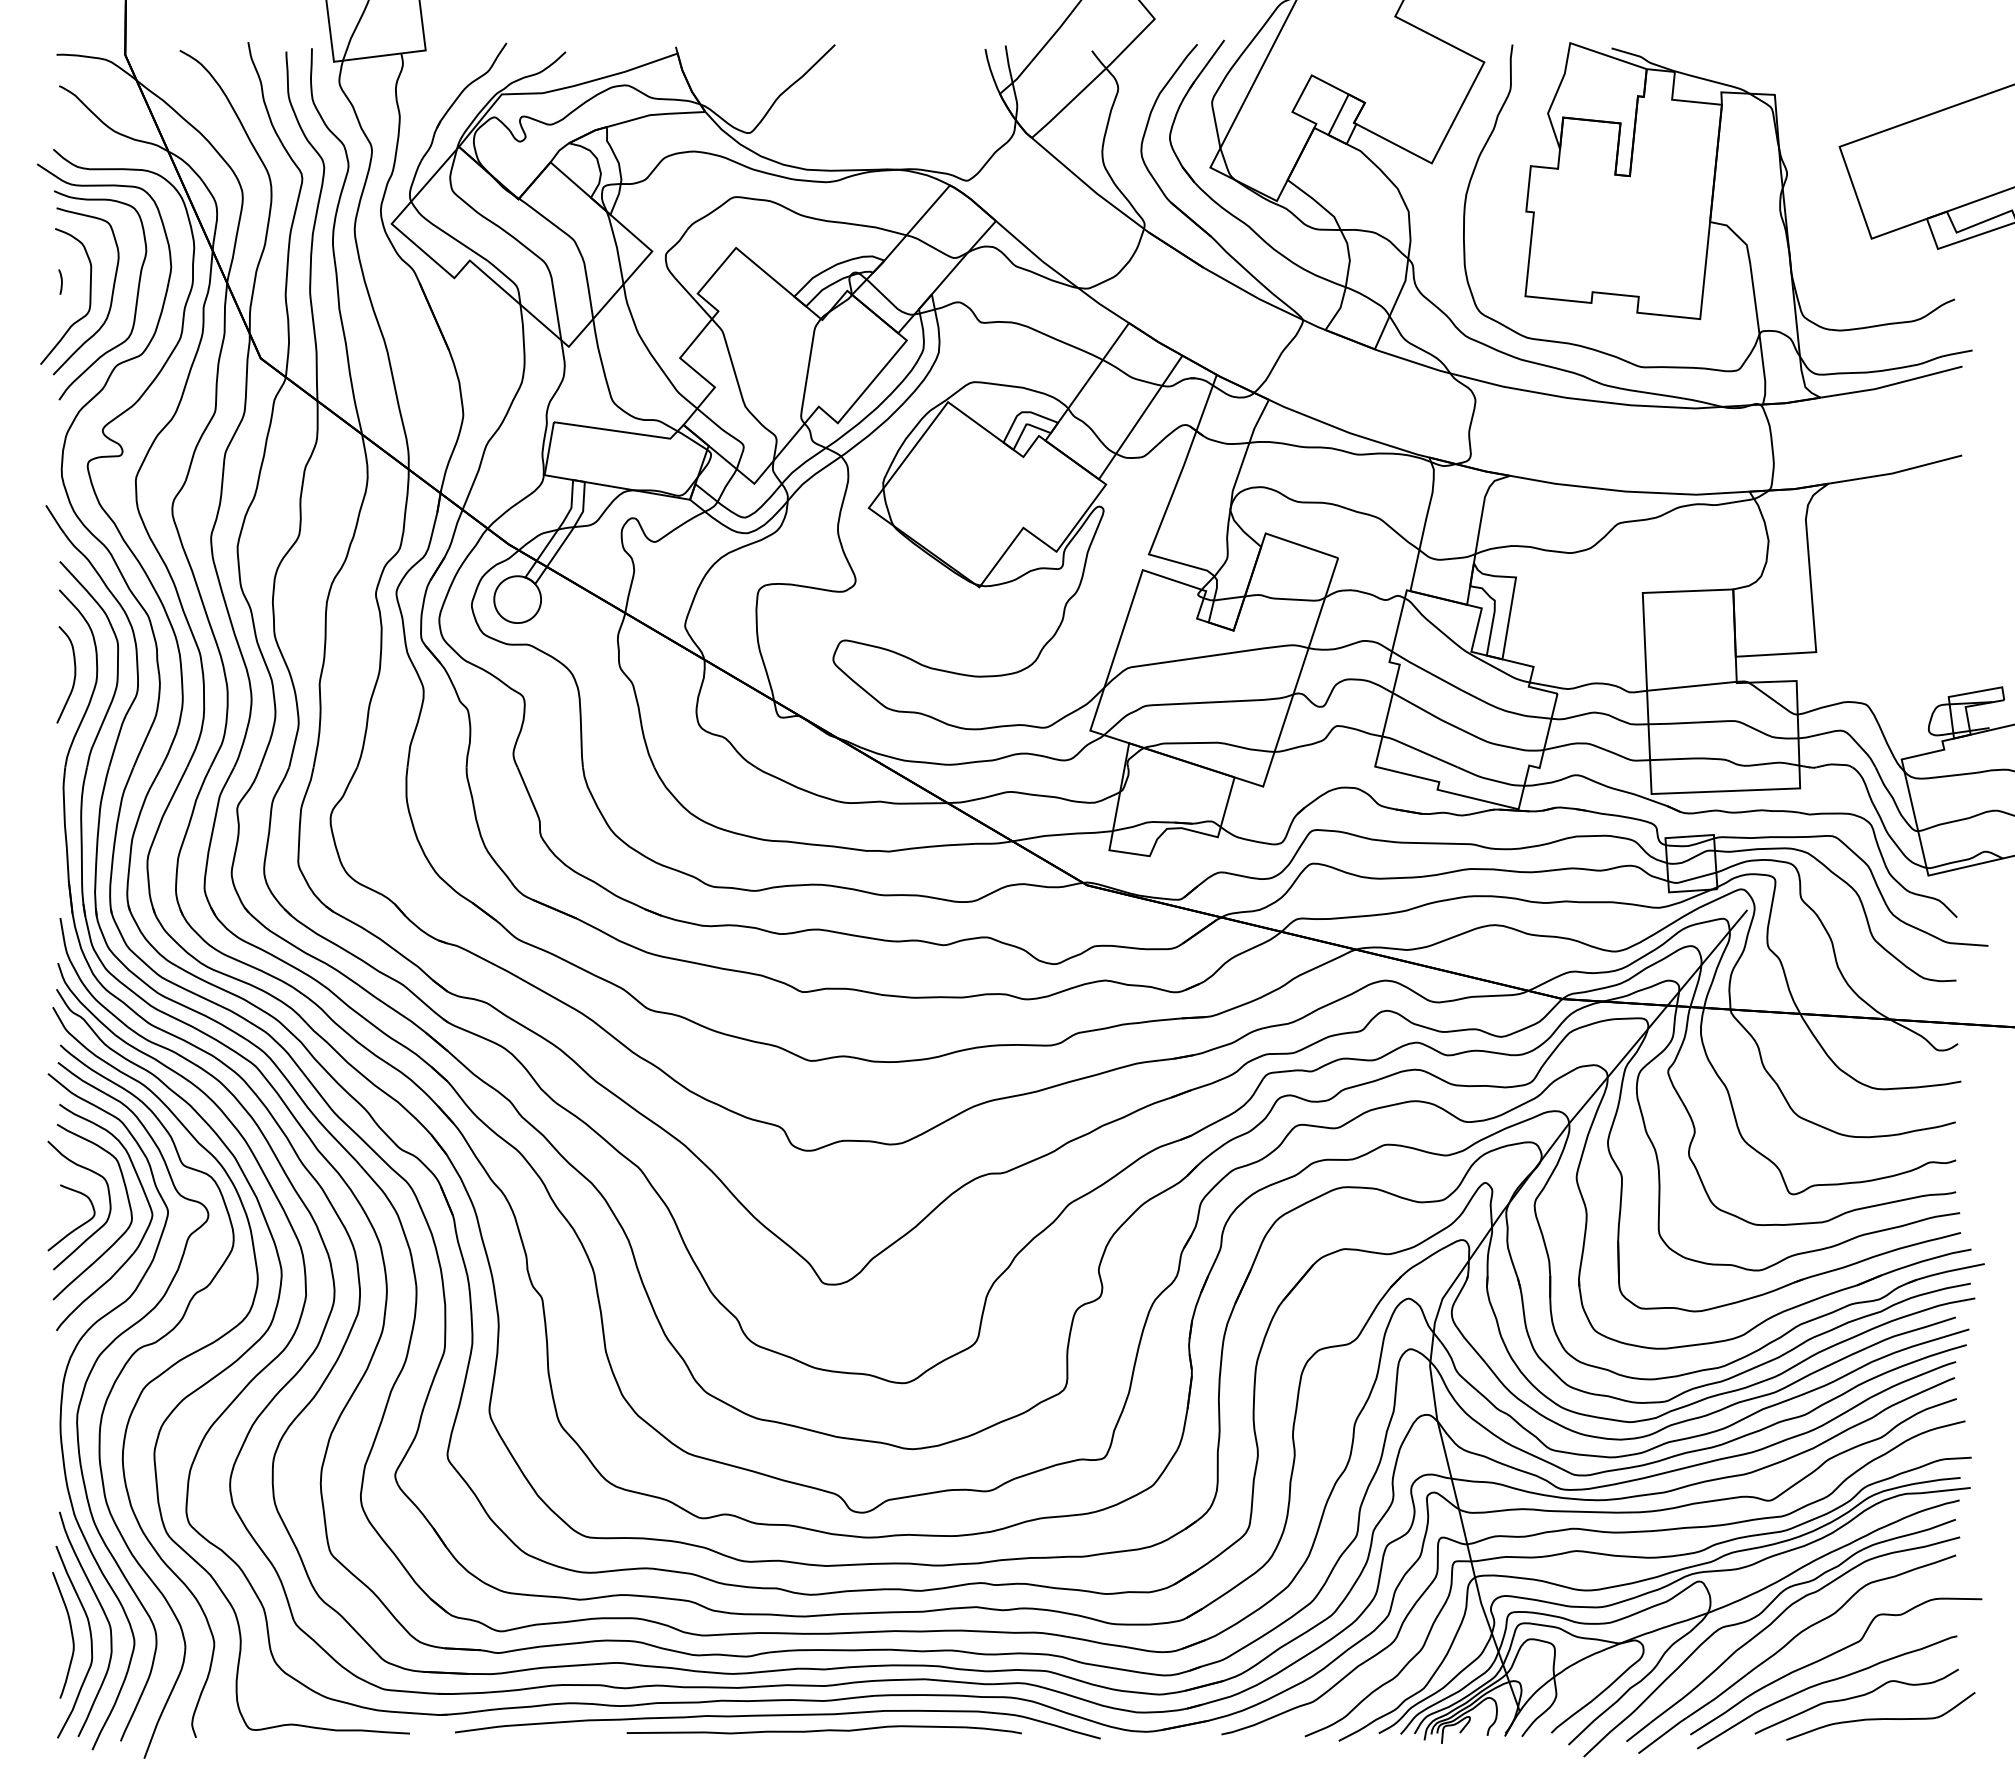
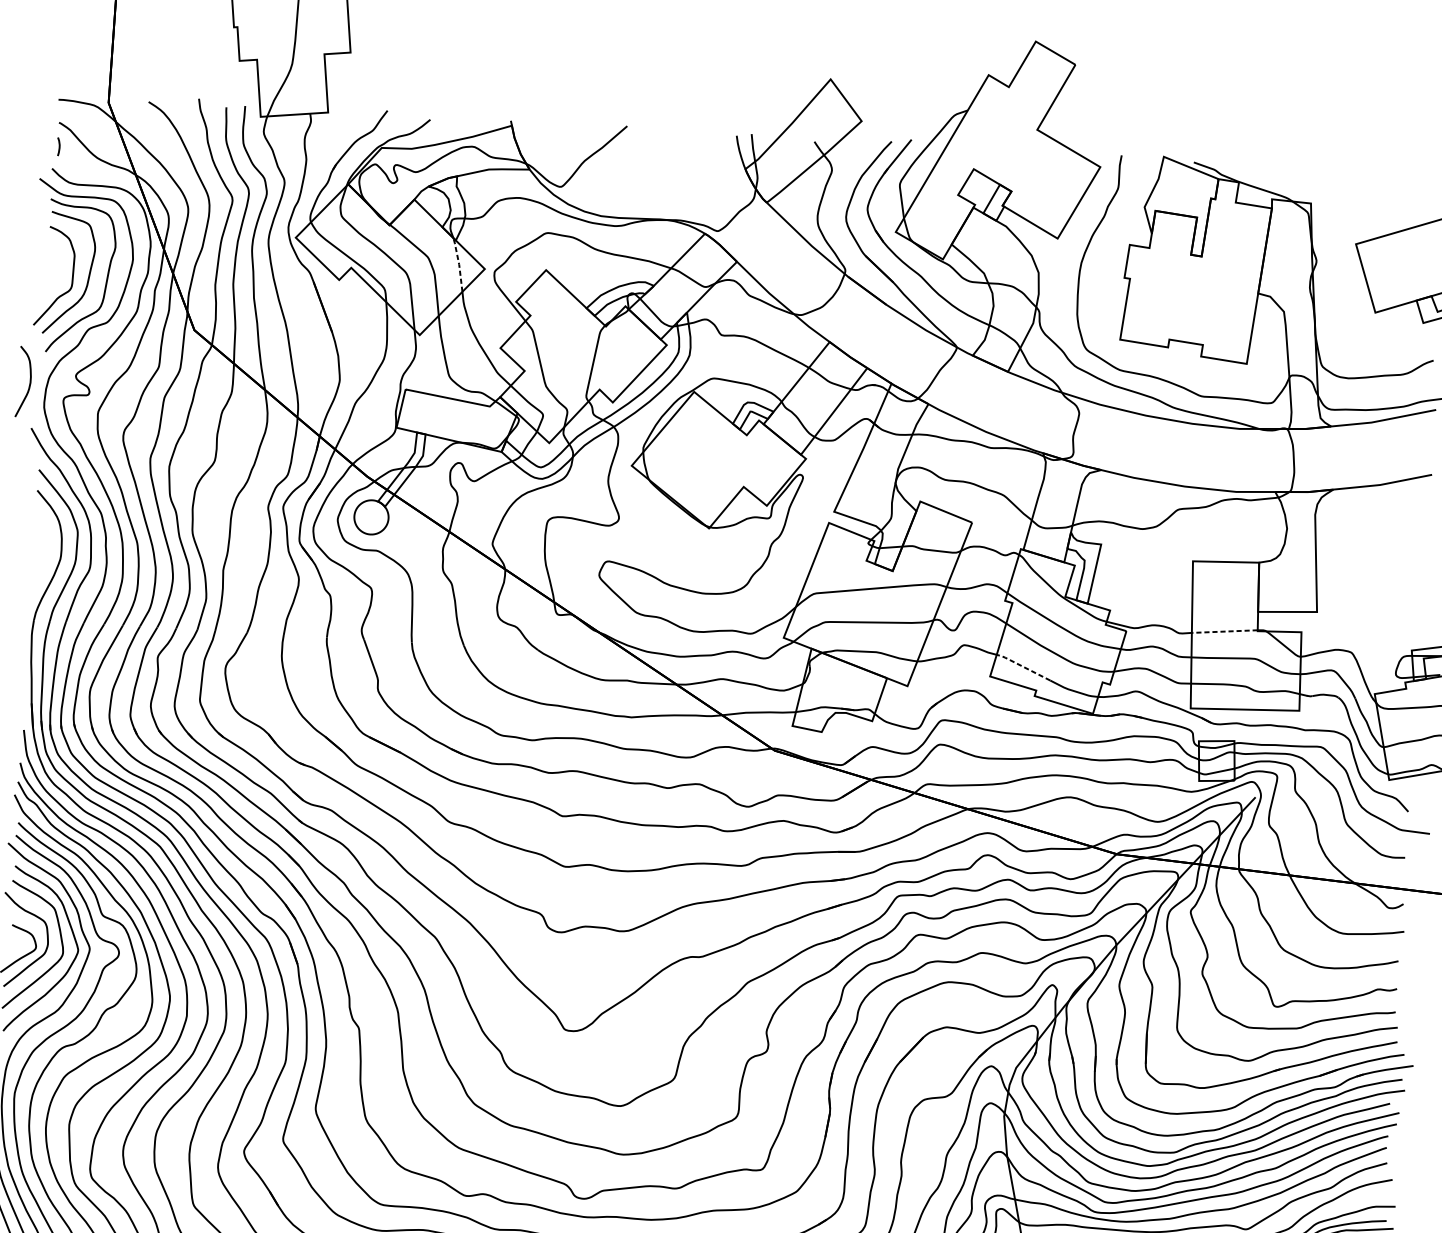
line: (616, 246) -> (458, 263), solid -> dashed
curve: (61, 281) -> (59, 146), moved
curve: (74, 674) -> (29, 382), moved
line: (1691, 686) -> (1224, 631), solid -> dashed
line: (1418, 750) -> (1022, 666), solid -> dashed

